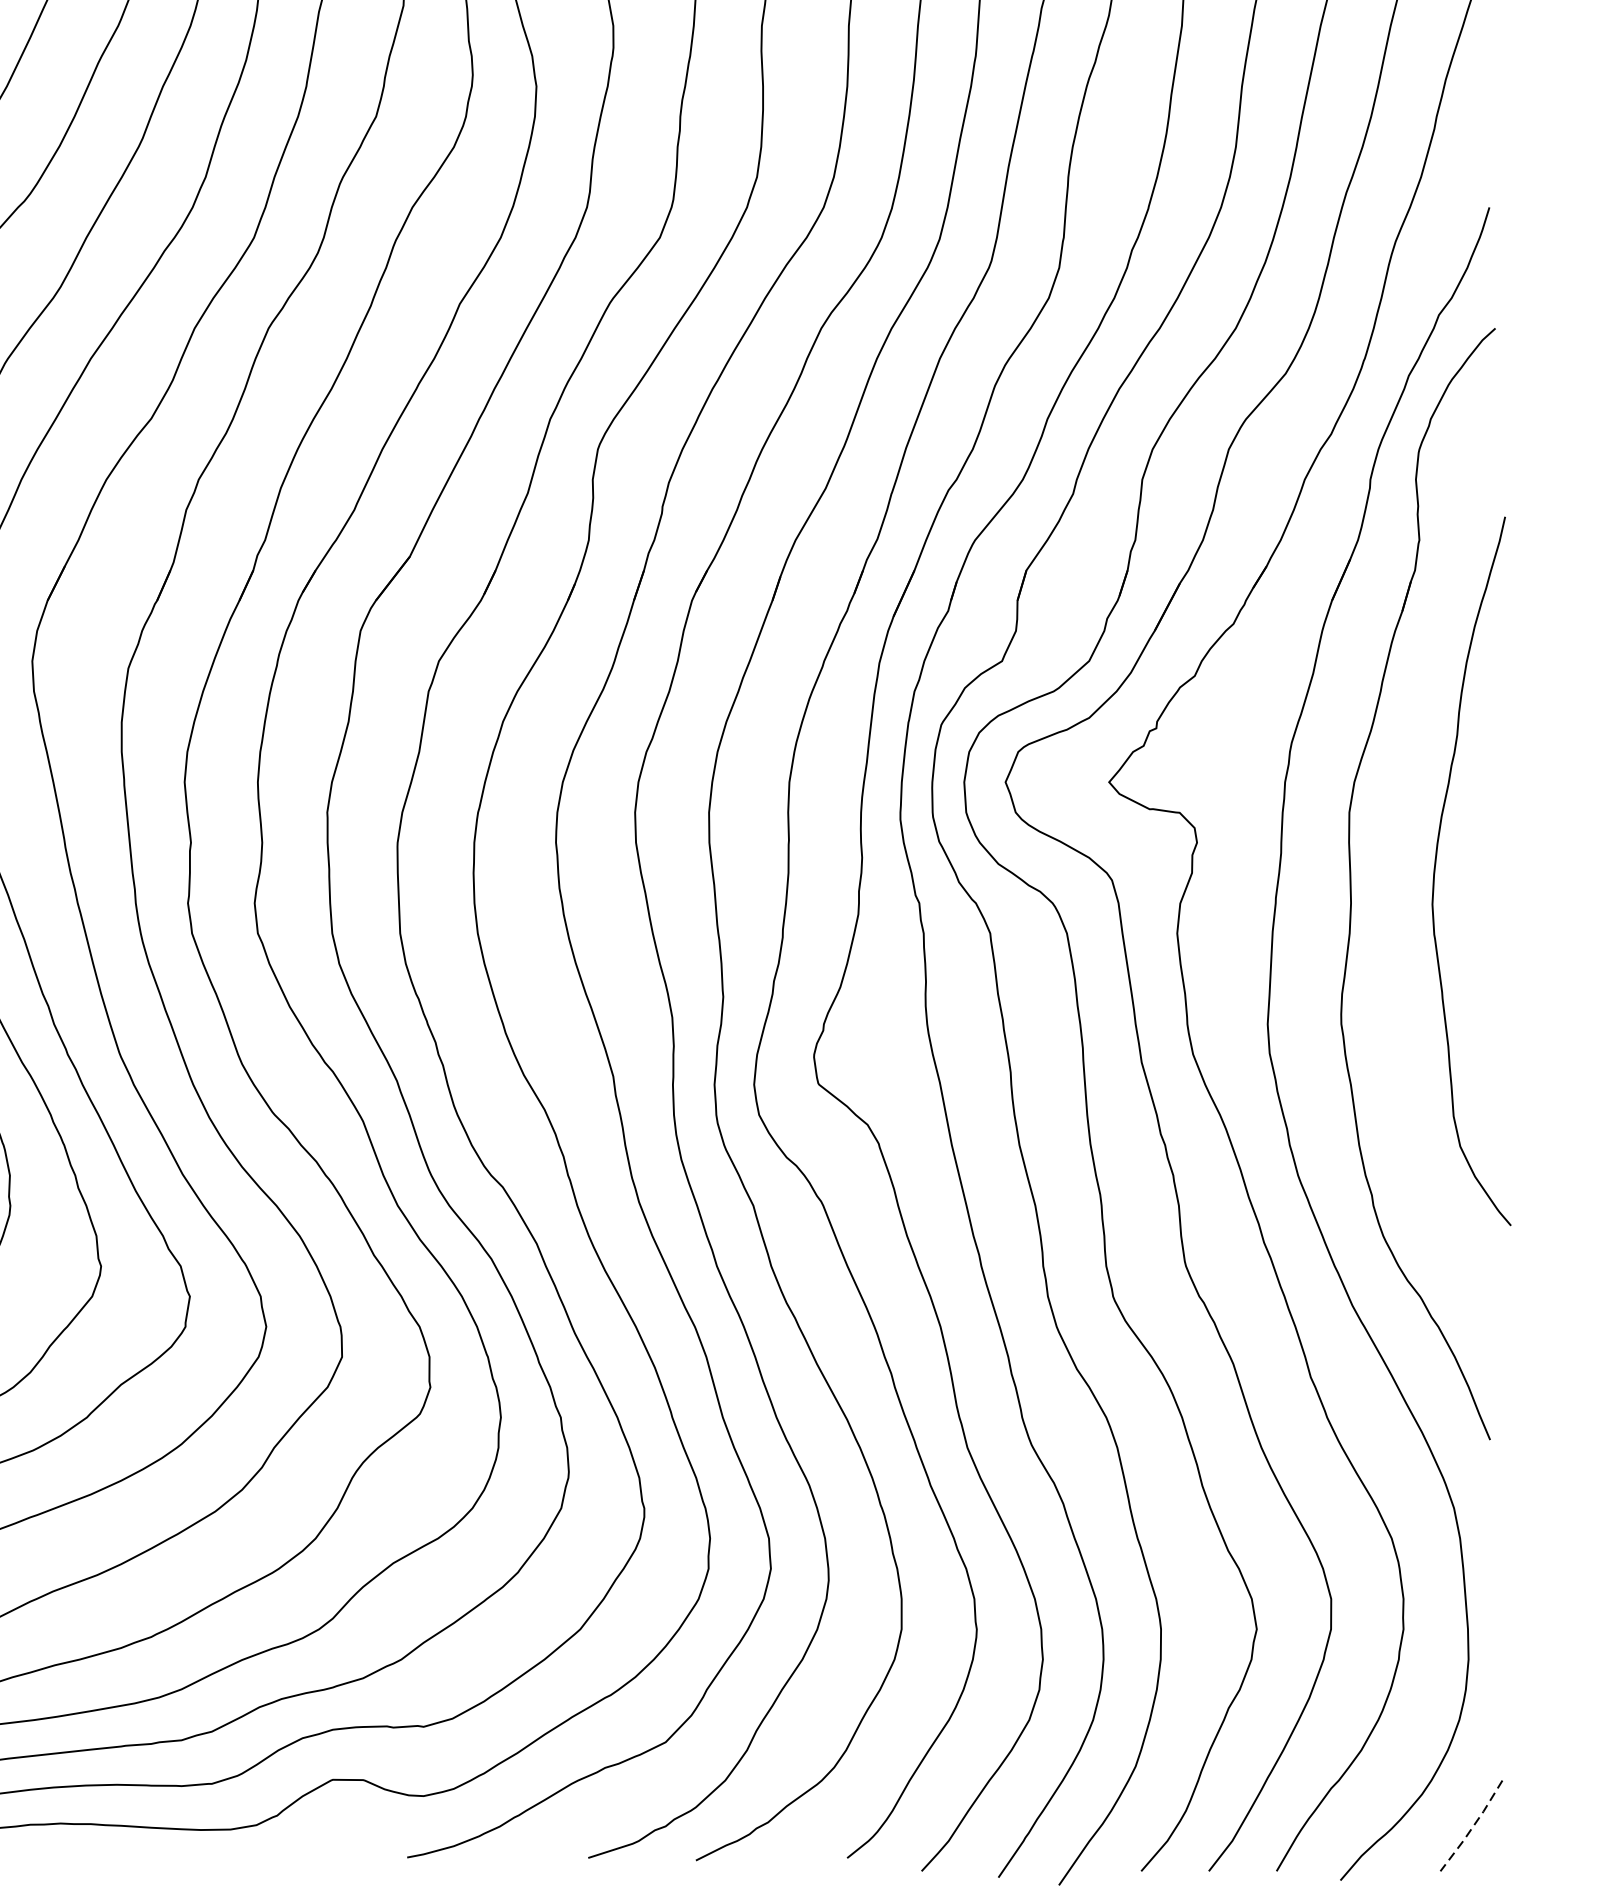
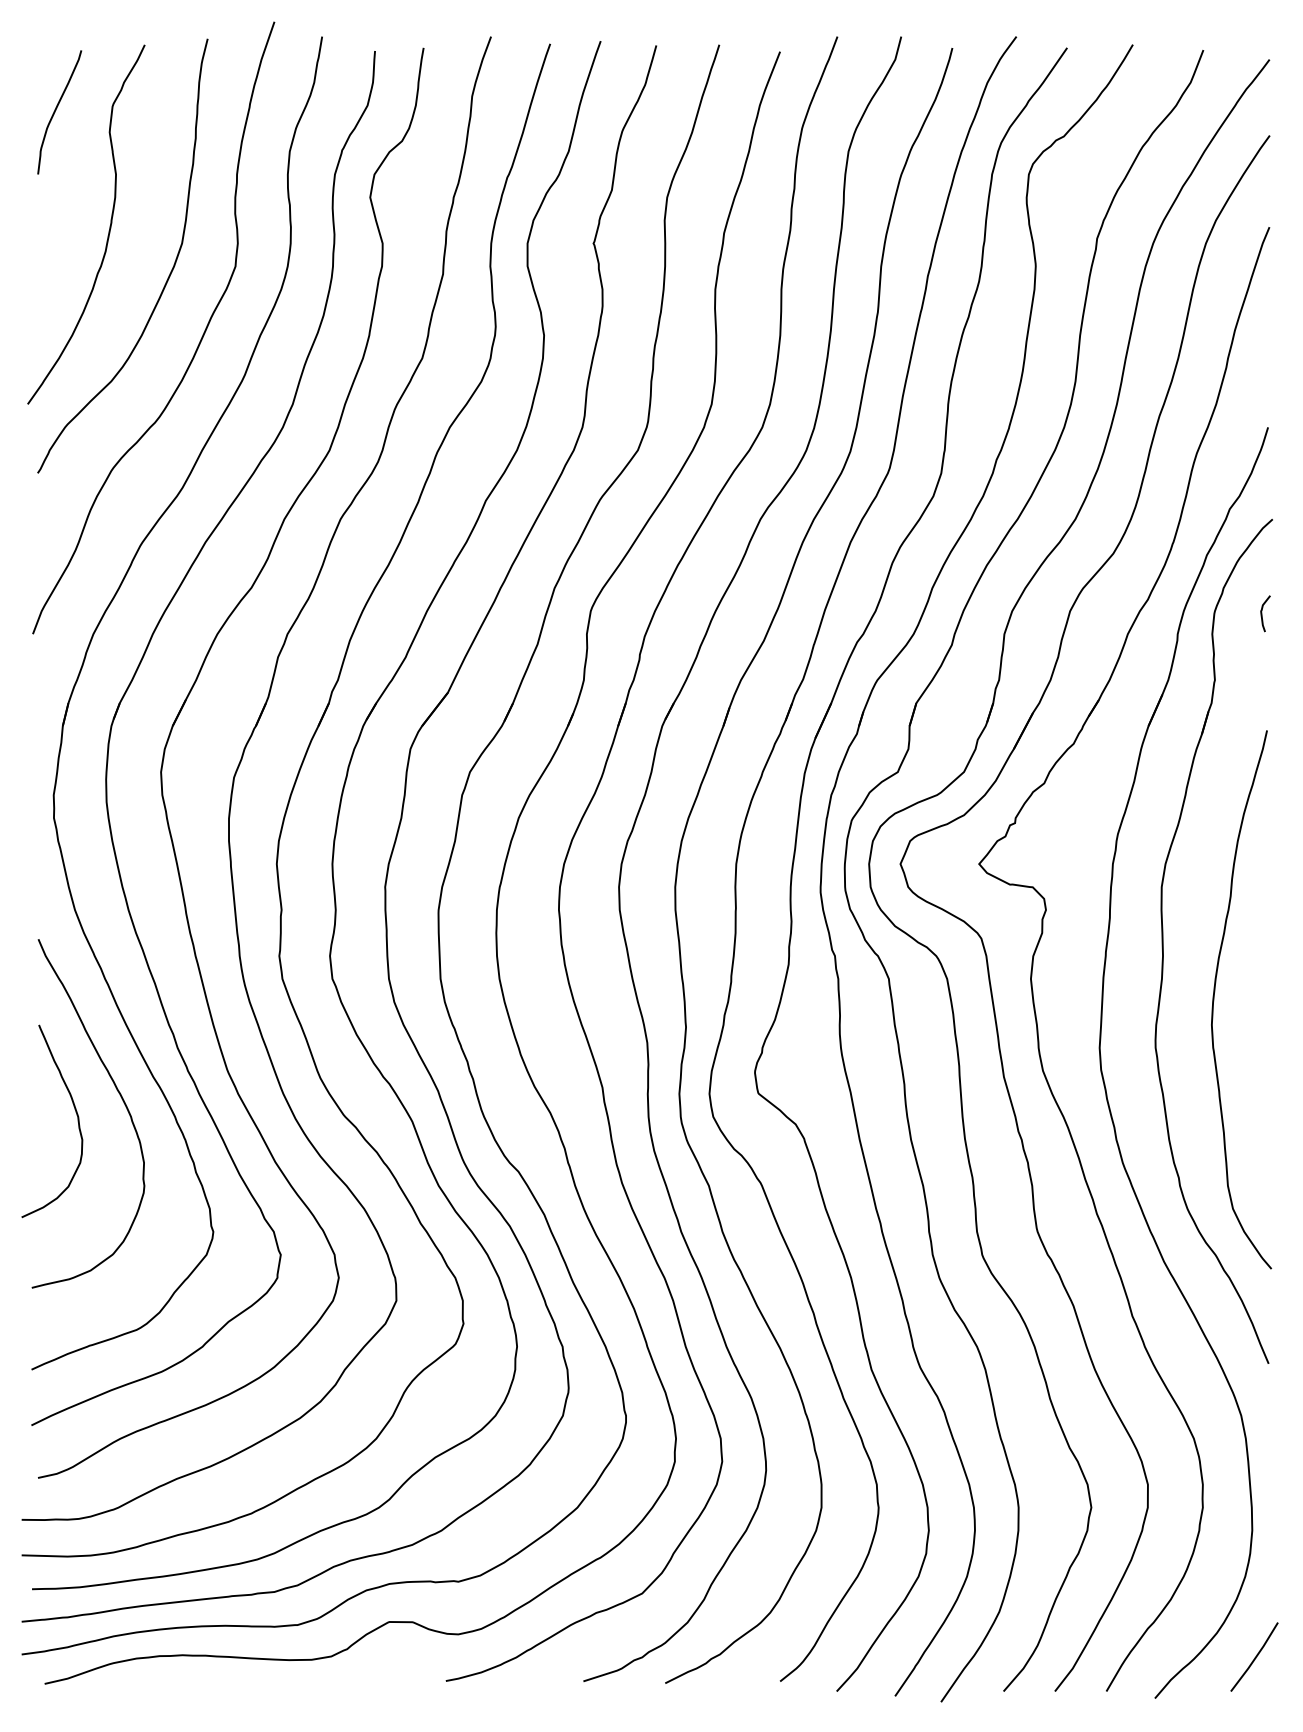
curve: (1482, 452) -> (1262, 613), added
curve: (1437, 861) -> (1215, 992), moved
line: (1472, 1827) -> (1255, 1658), dashed -> solid

